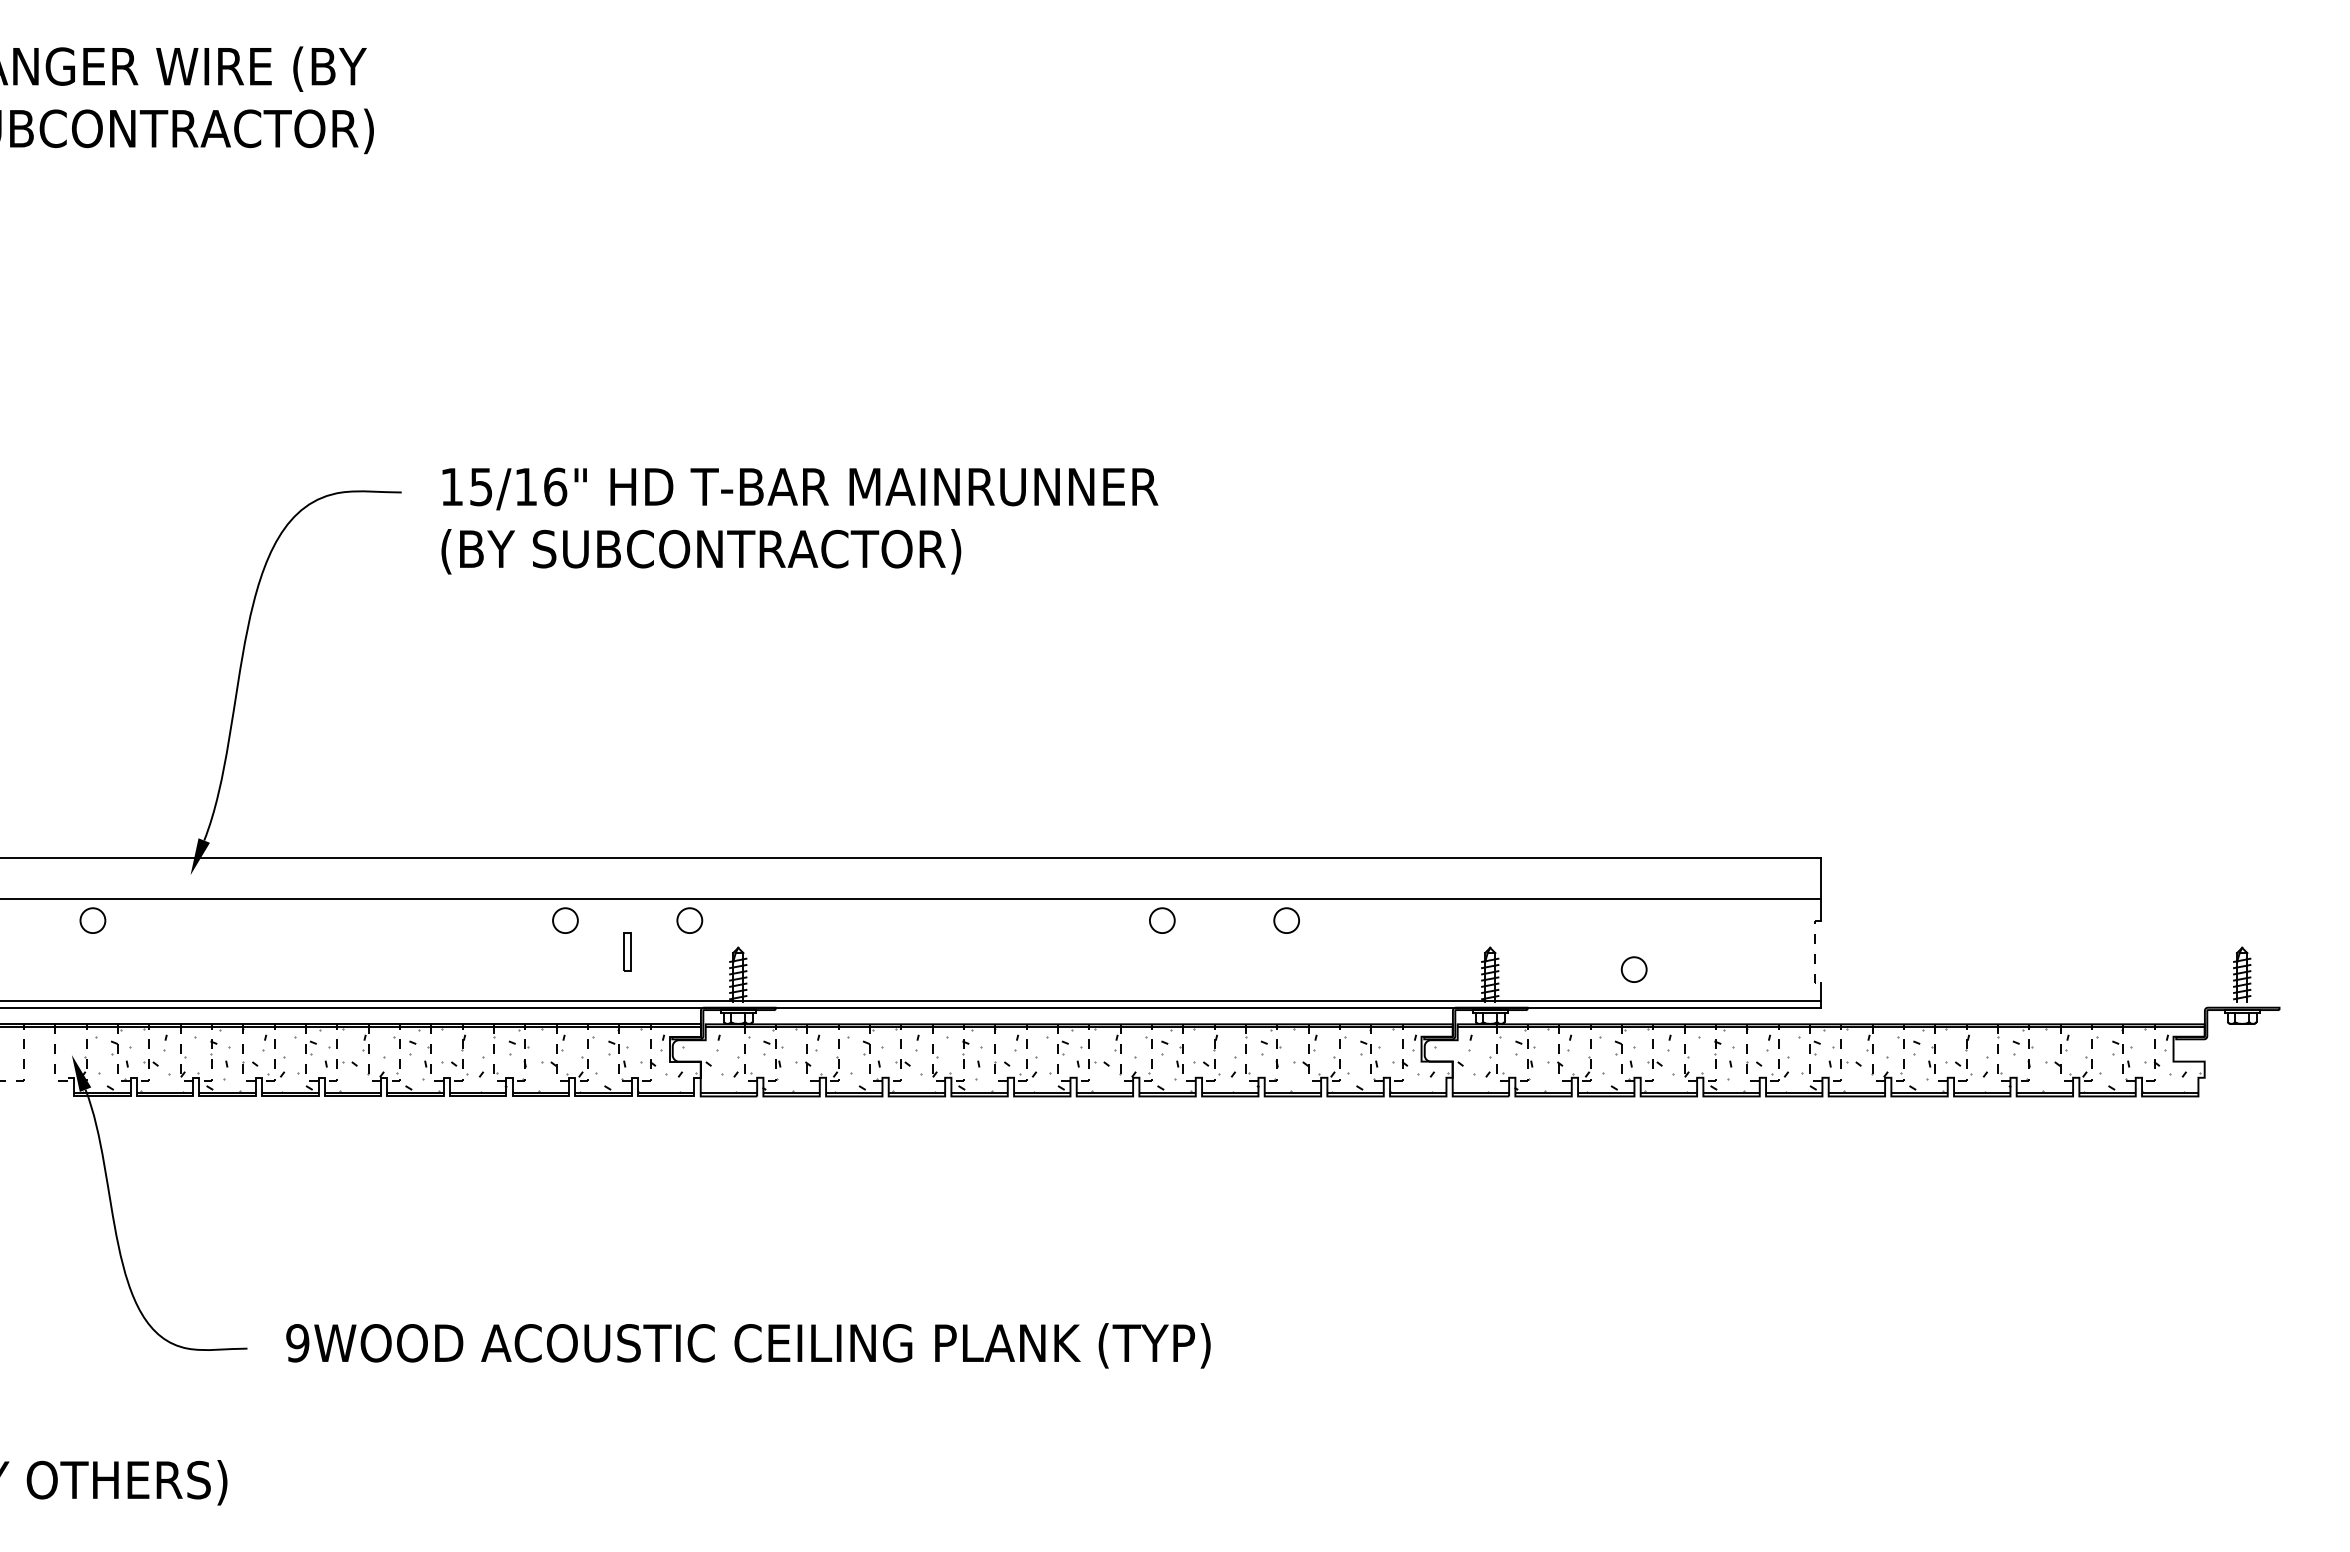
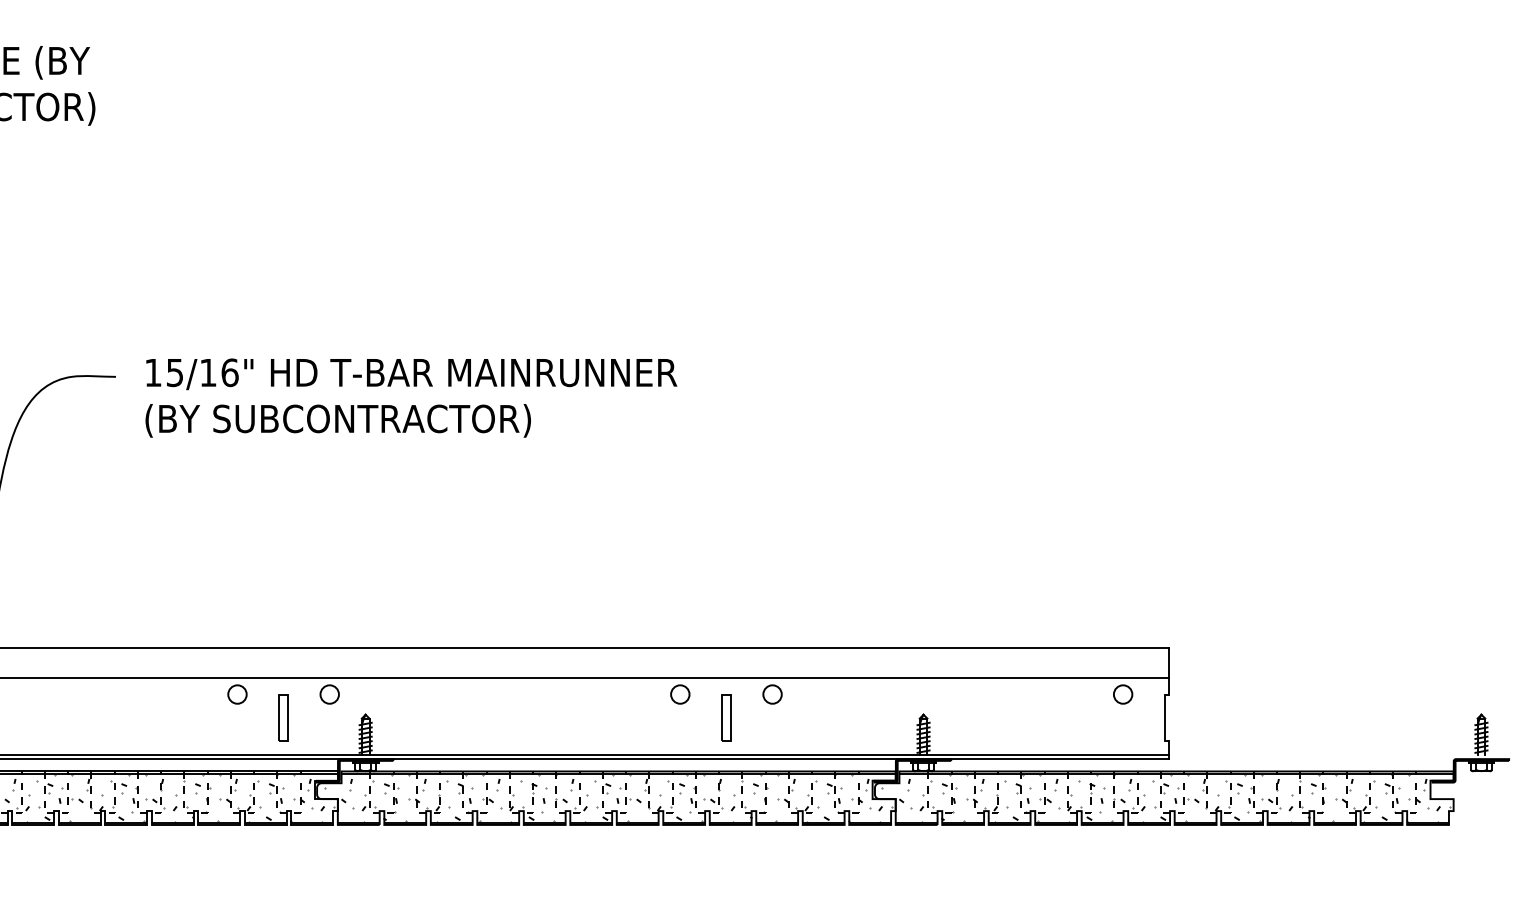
part: (627, 951) -> (283, 717), size x1.67
part: (1224, 951) -> (726, 717), added
line: (1815, 952) -> (1164, 718), dashed -> solid
circle: (1633, 969) -> (1122, 694), moved

